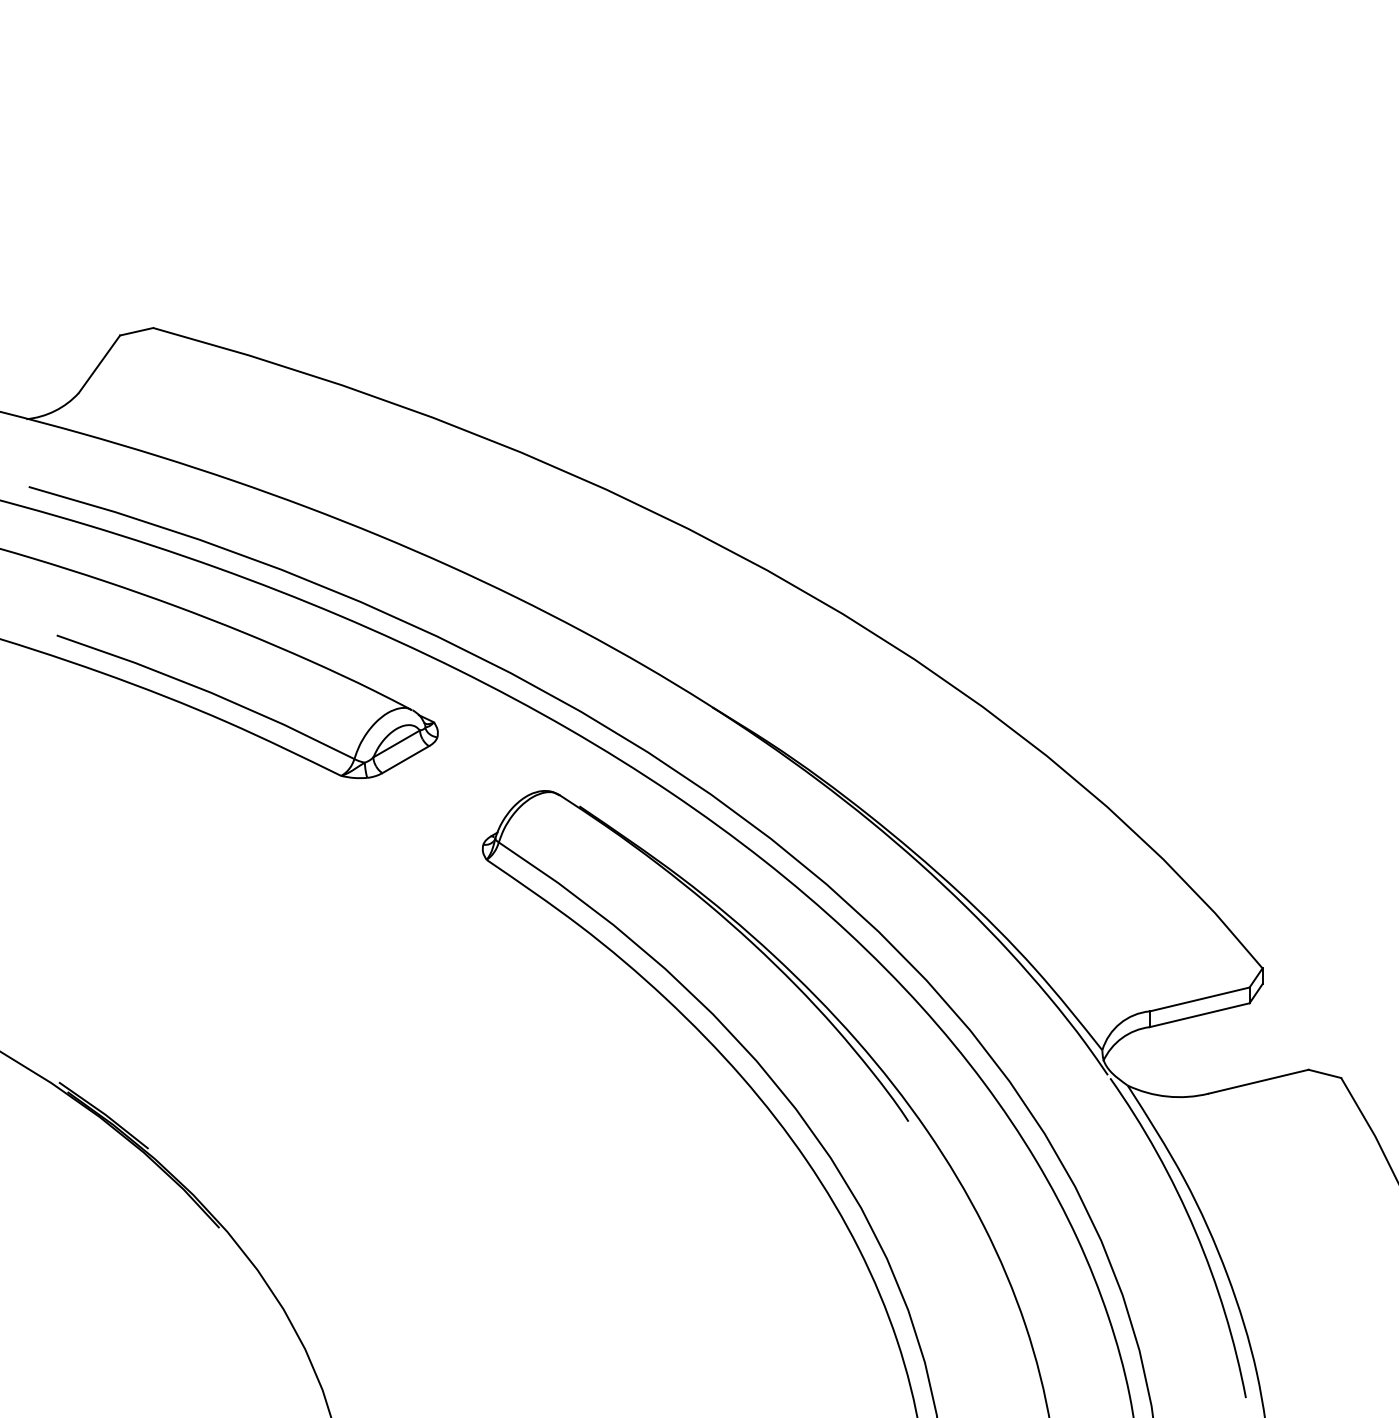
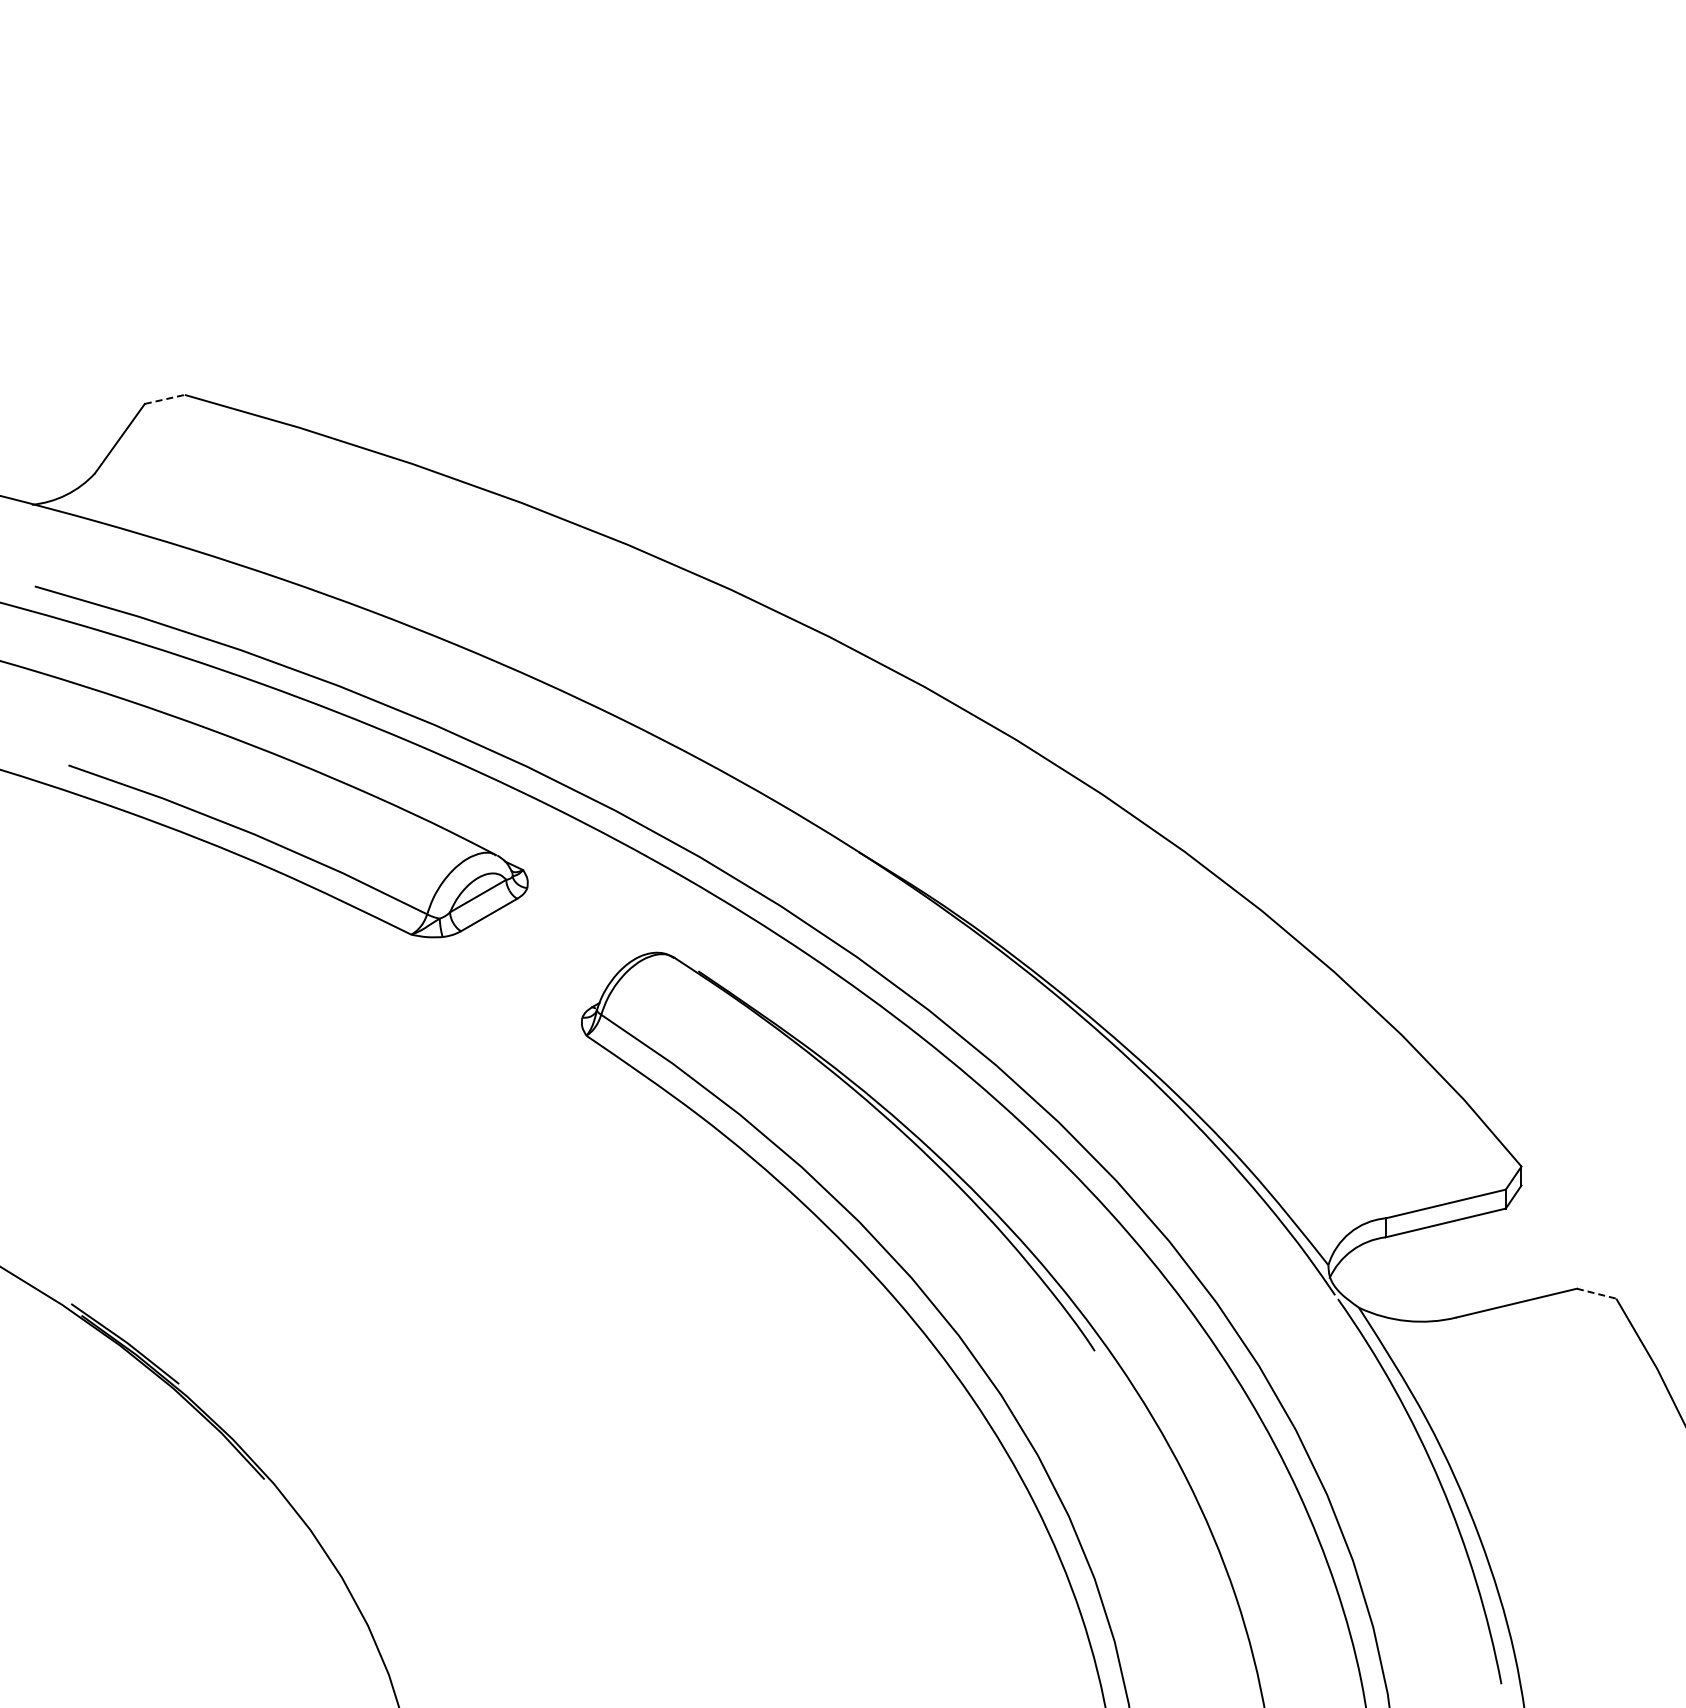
line: (137, 331) -> (165, 399), solid -> dashed
line: (1325, 1073) -> (1597, 1293), solid -> dashed

